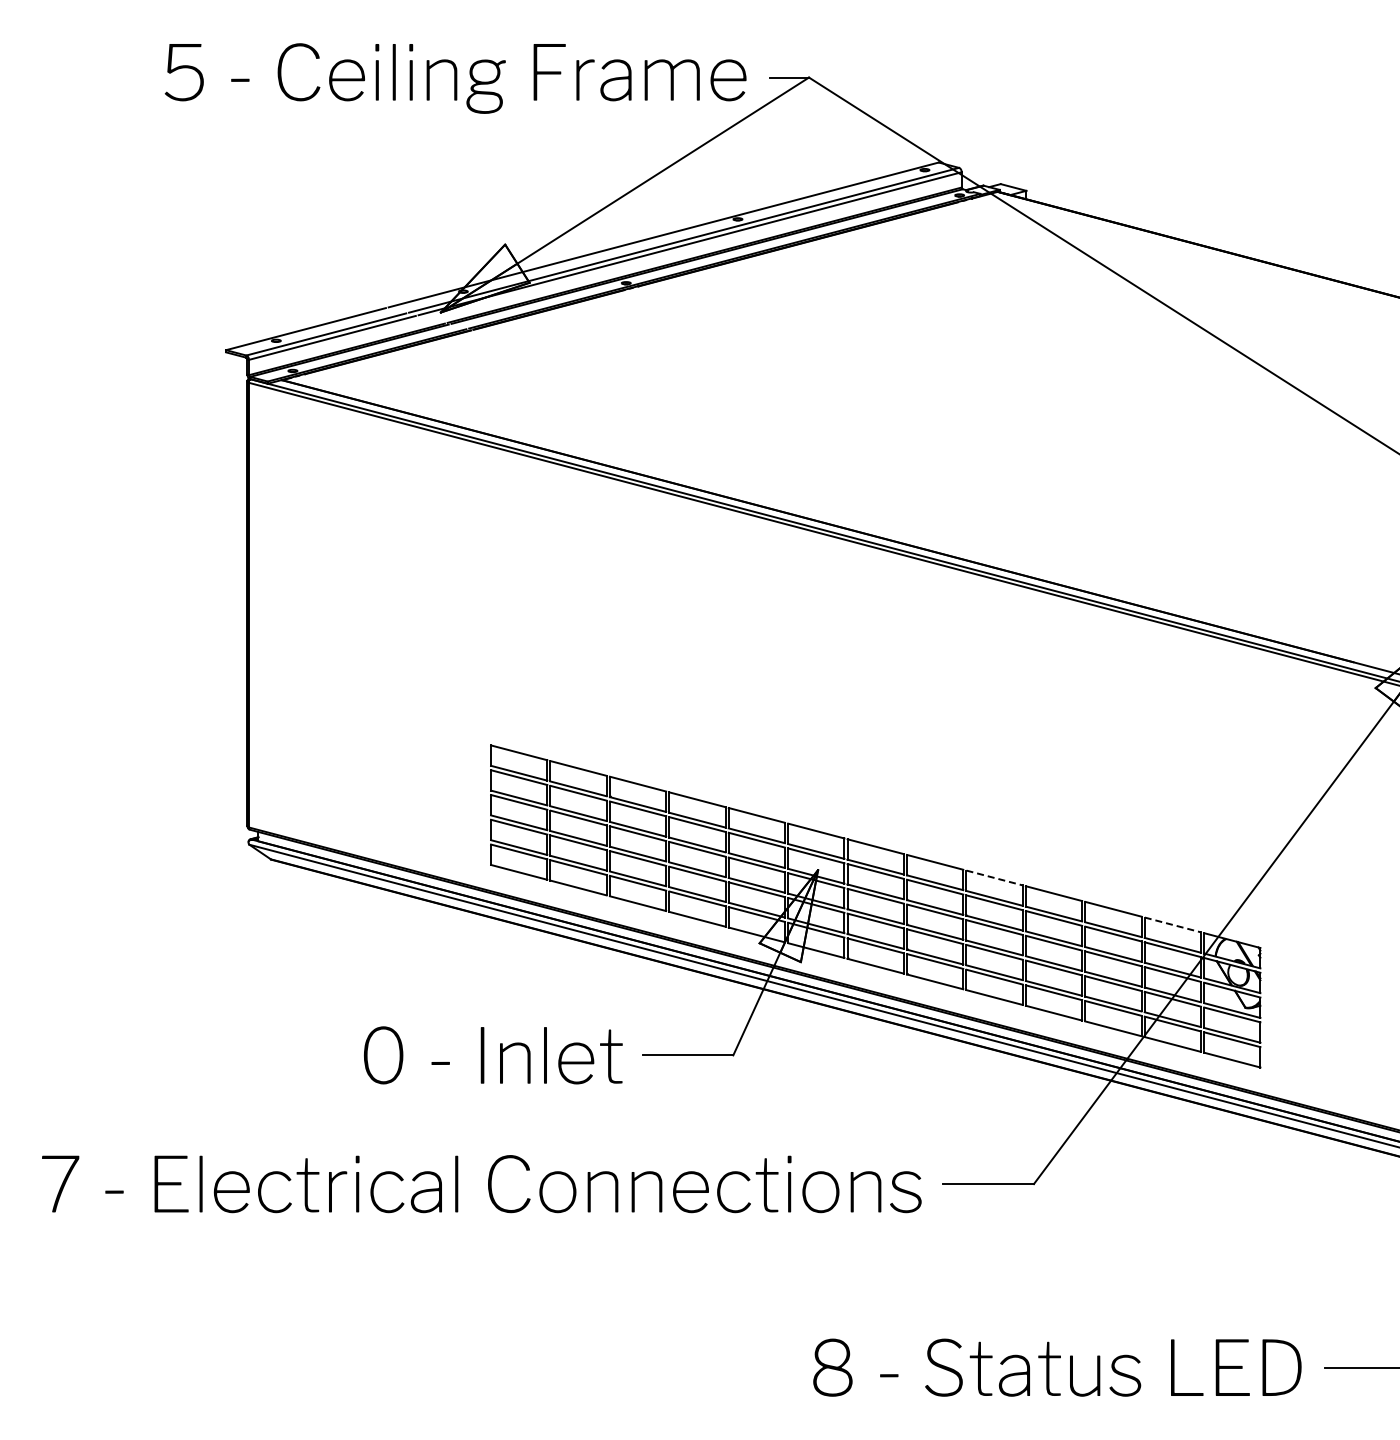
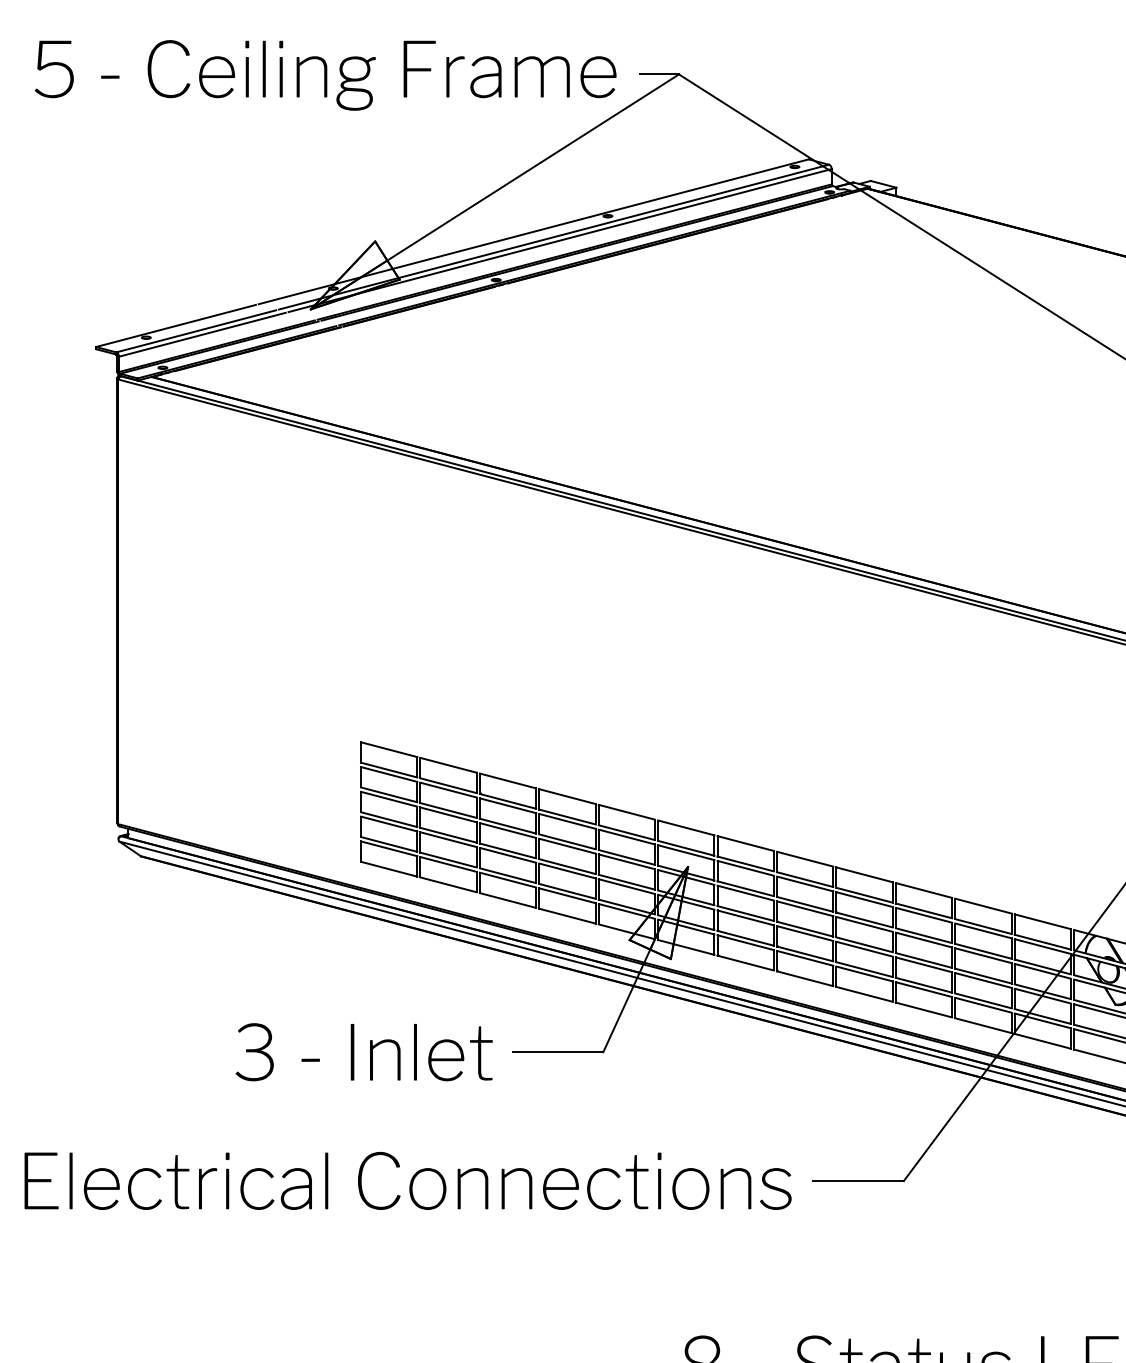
line: (995, 878) -> (865, 875), dashed -> solid
line: (1173, 925) -> (1043, 922), dashed -> solid
text: (383, 1055) -> (253, 1052), 0 -> 3

